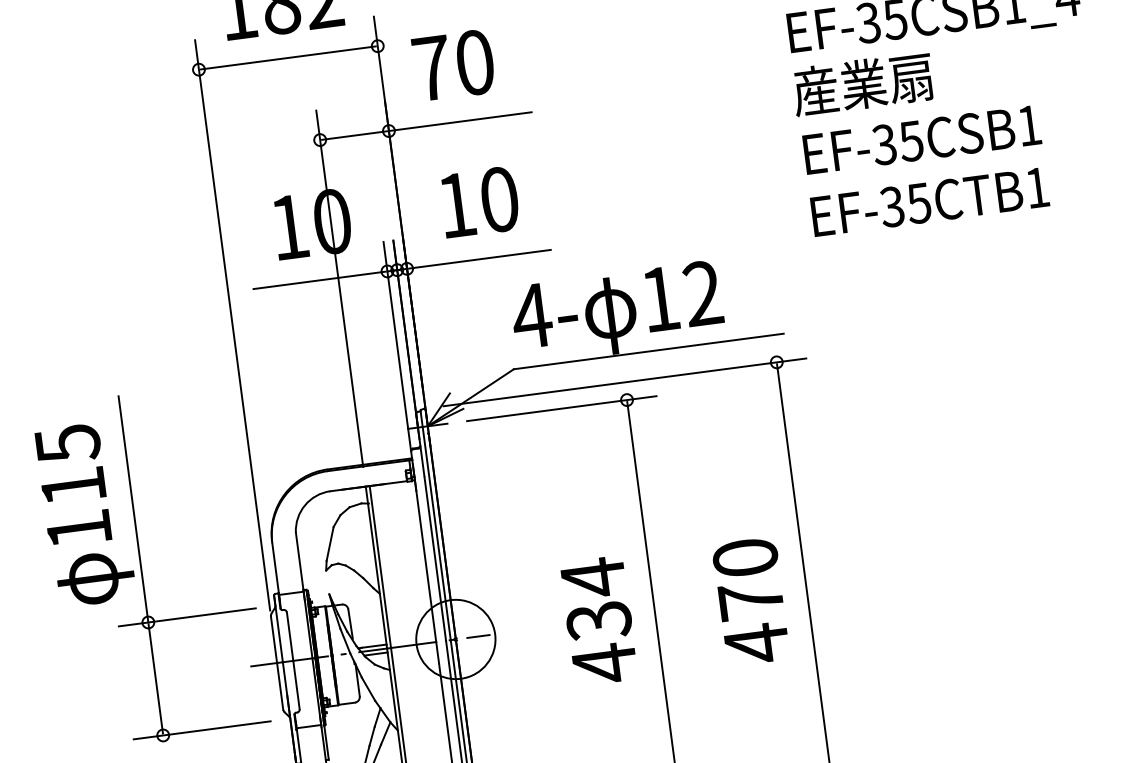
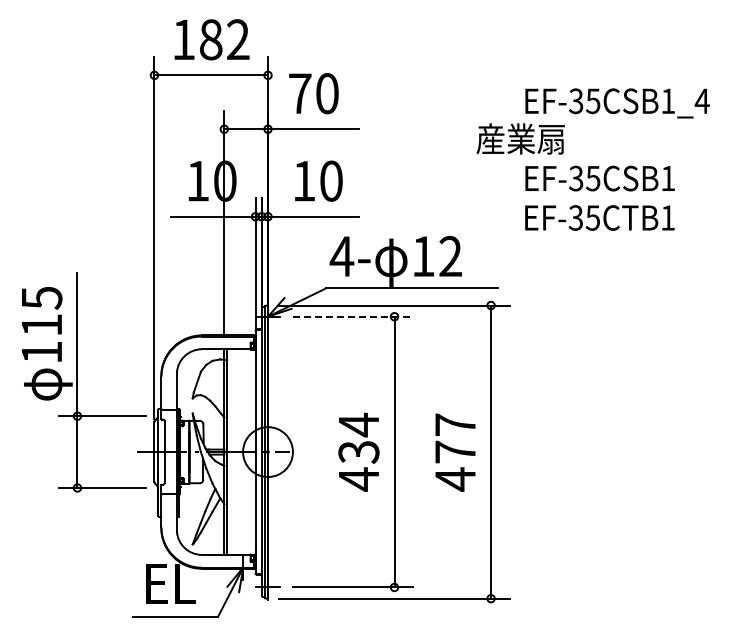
text: (862, 83) -> (520, 138), moved
line: (562, 408) -> (353, 316), solid -> dashed
text: (745, 557) -> (455, 424), 470 -> 477

